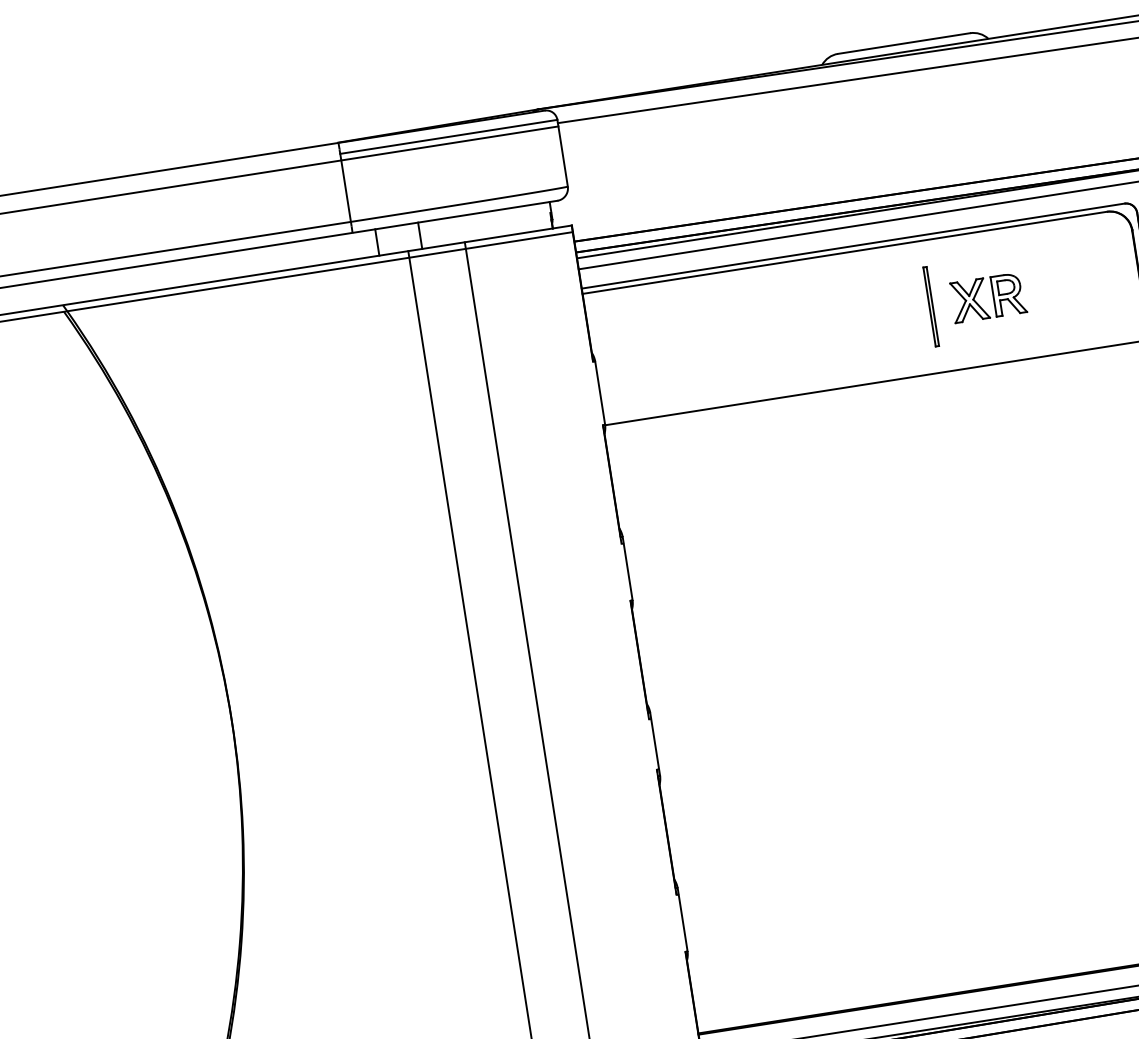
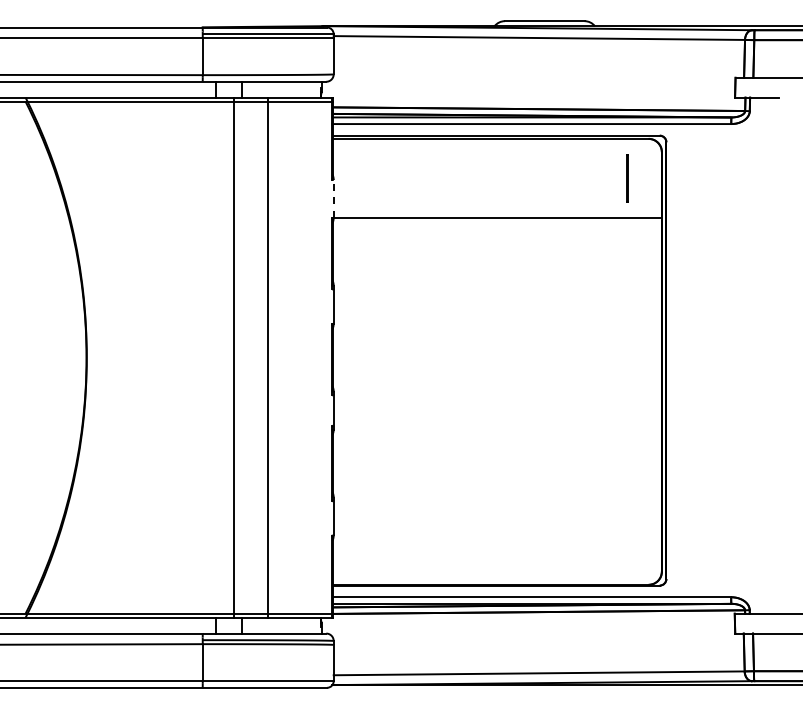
part: (987, 297) -> (570, 178), removed
line: (931, 306) -> (627, 178), moved
line: (599, 392) -> (333, 198), solid -> dashed

